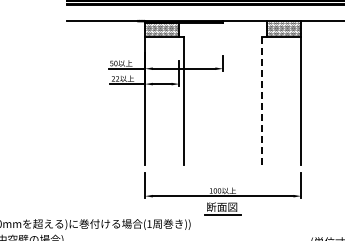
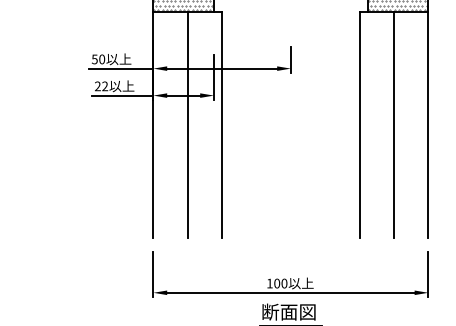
line: (164, 100) -> (187, 124), added
line: (262, 100) -> (360, 124), dashed -> solid
line: (281, 100) -> (393, 124), added

